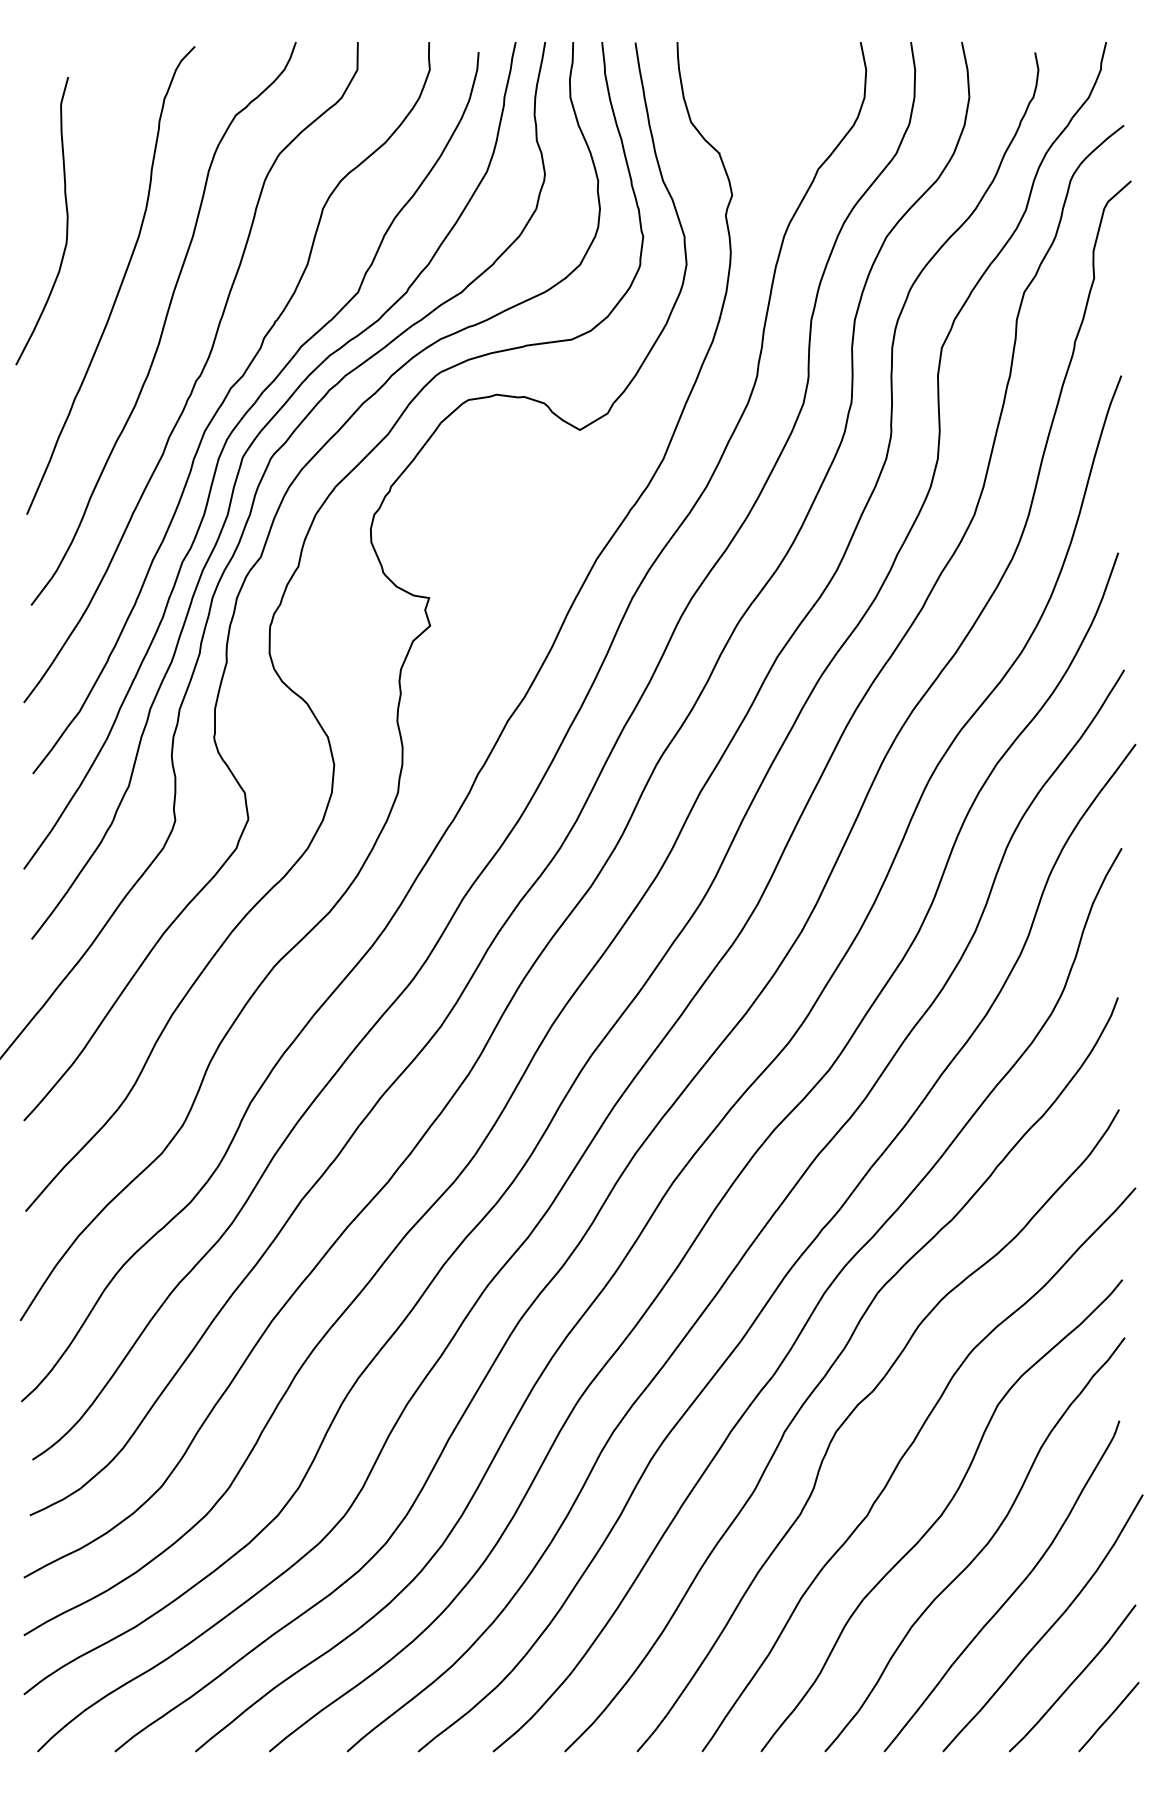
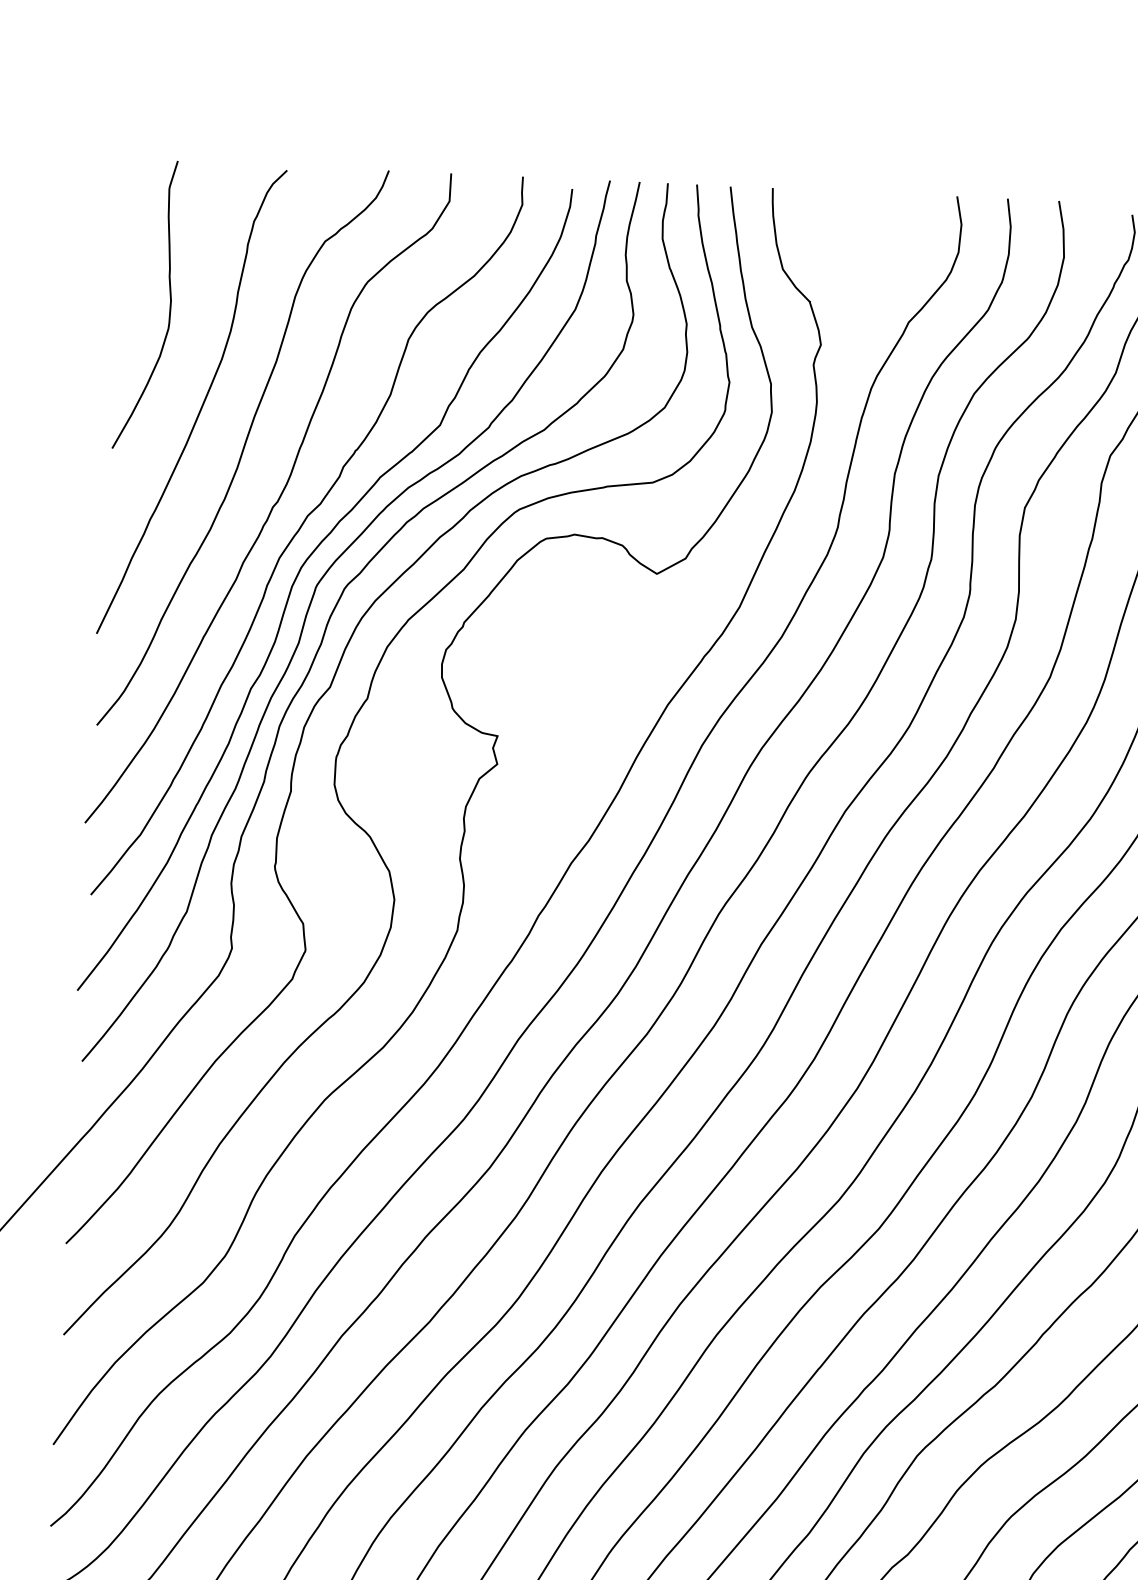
curve: (66, 221) -> (169, 306), moved

